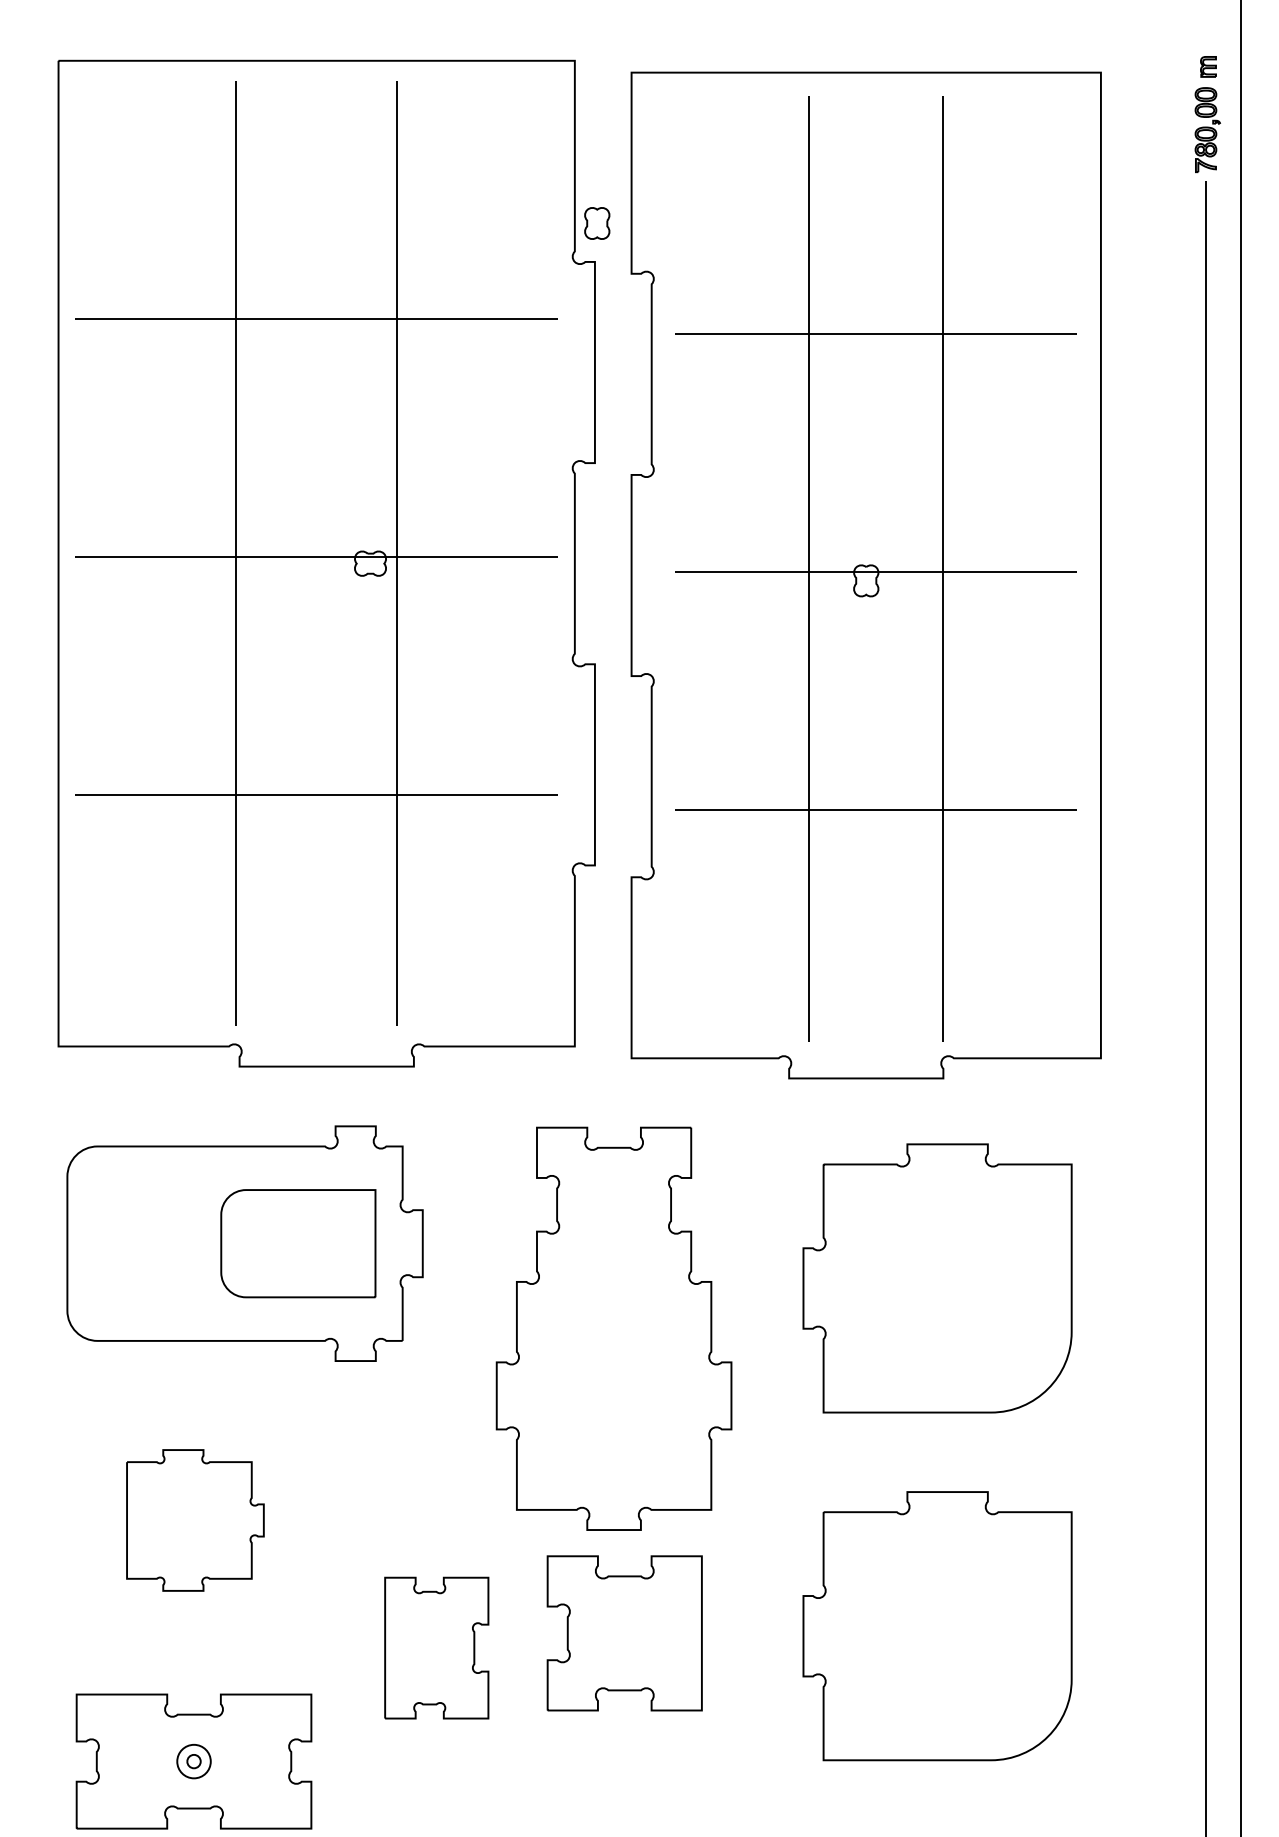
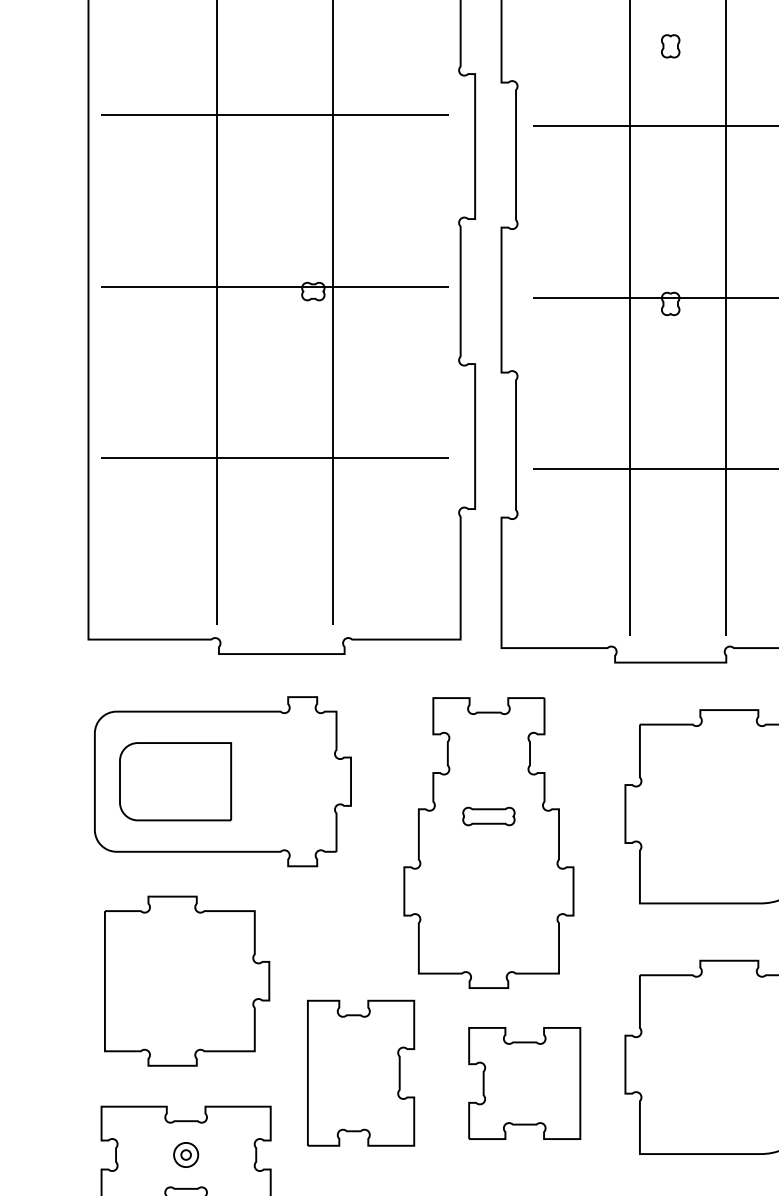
part: (597, 223) -> (670, 46), moved
part: (298, 1243) -> (175, 781), moved
part: (613, 1291) -> (488, 816), added
part: (195, 1520) -> (187, 981), size x1.67
part: (624, 1633) -> (524, 1083), moved
part: (436, 1647) -> (360, 1072), size x1.43

